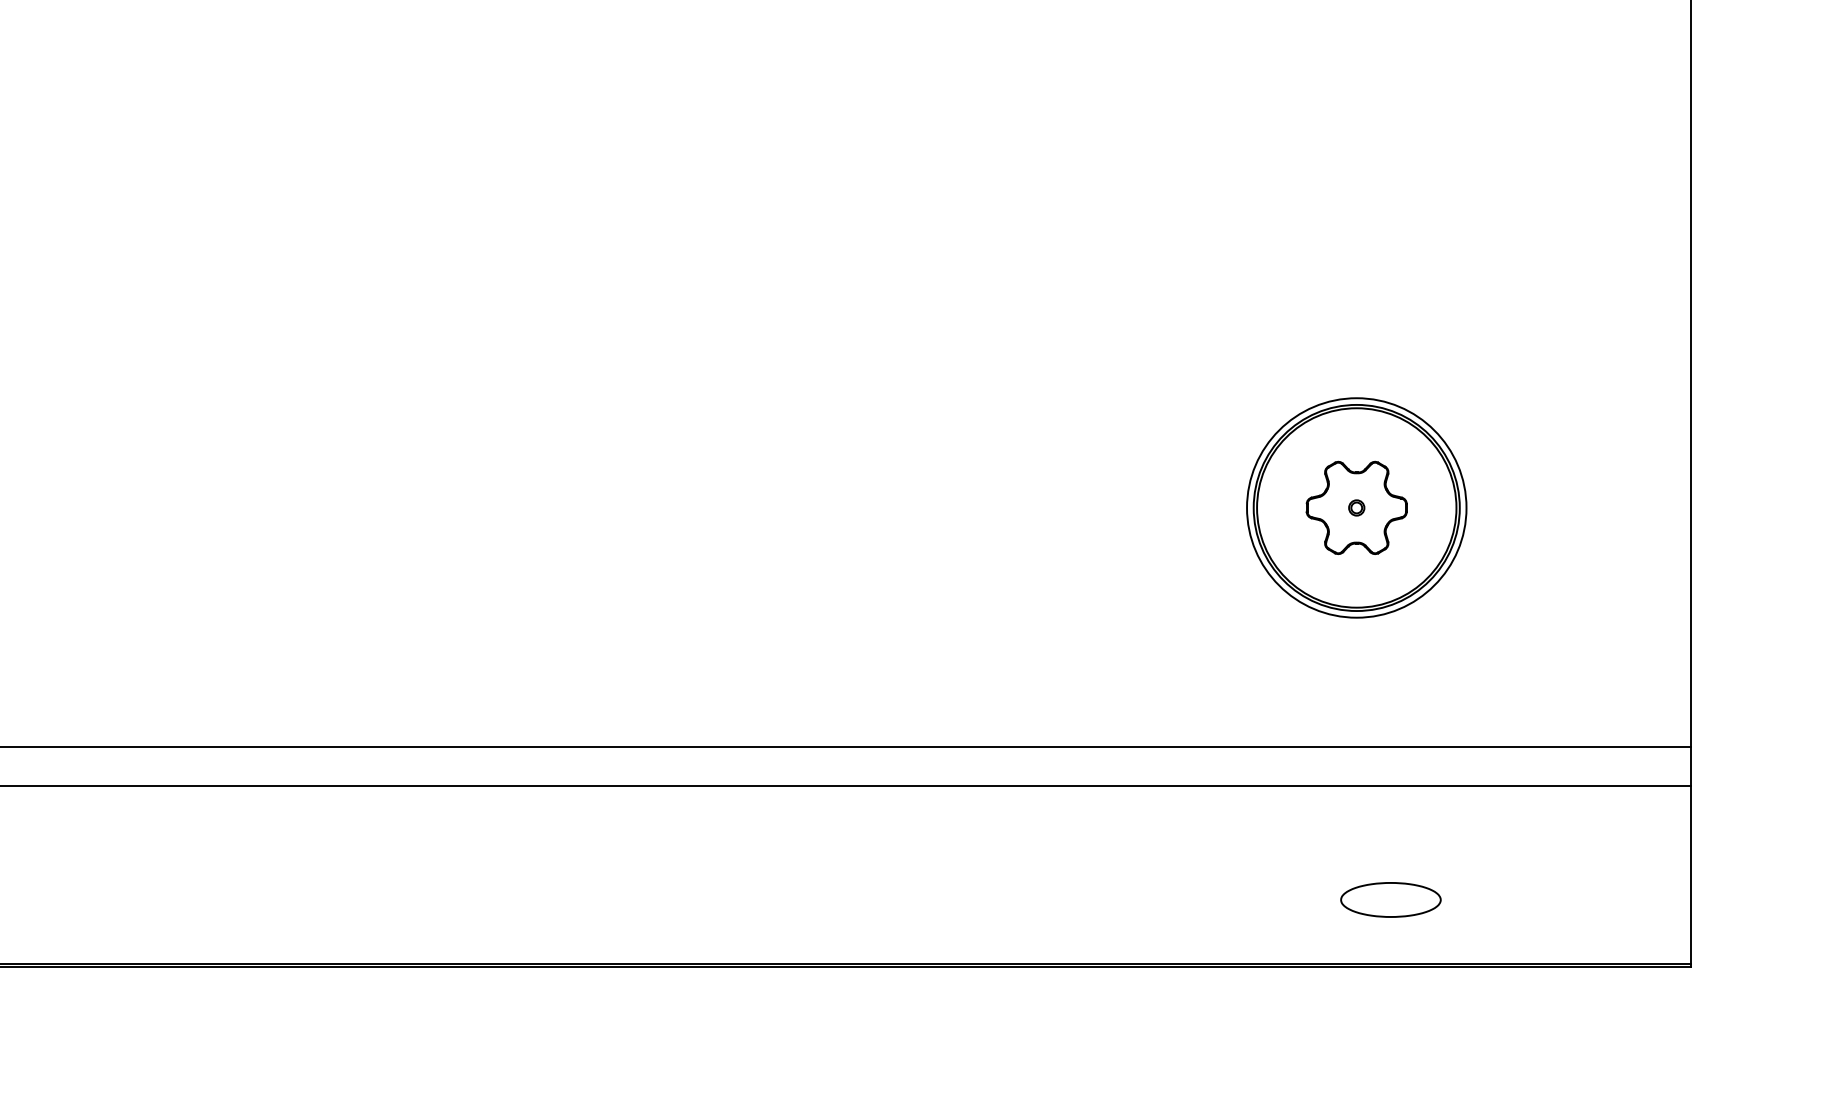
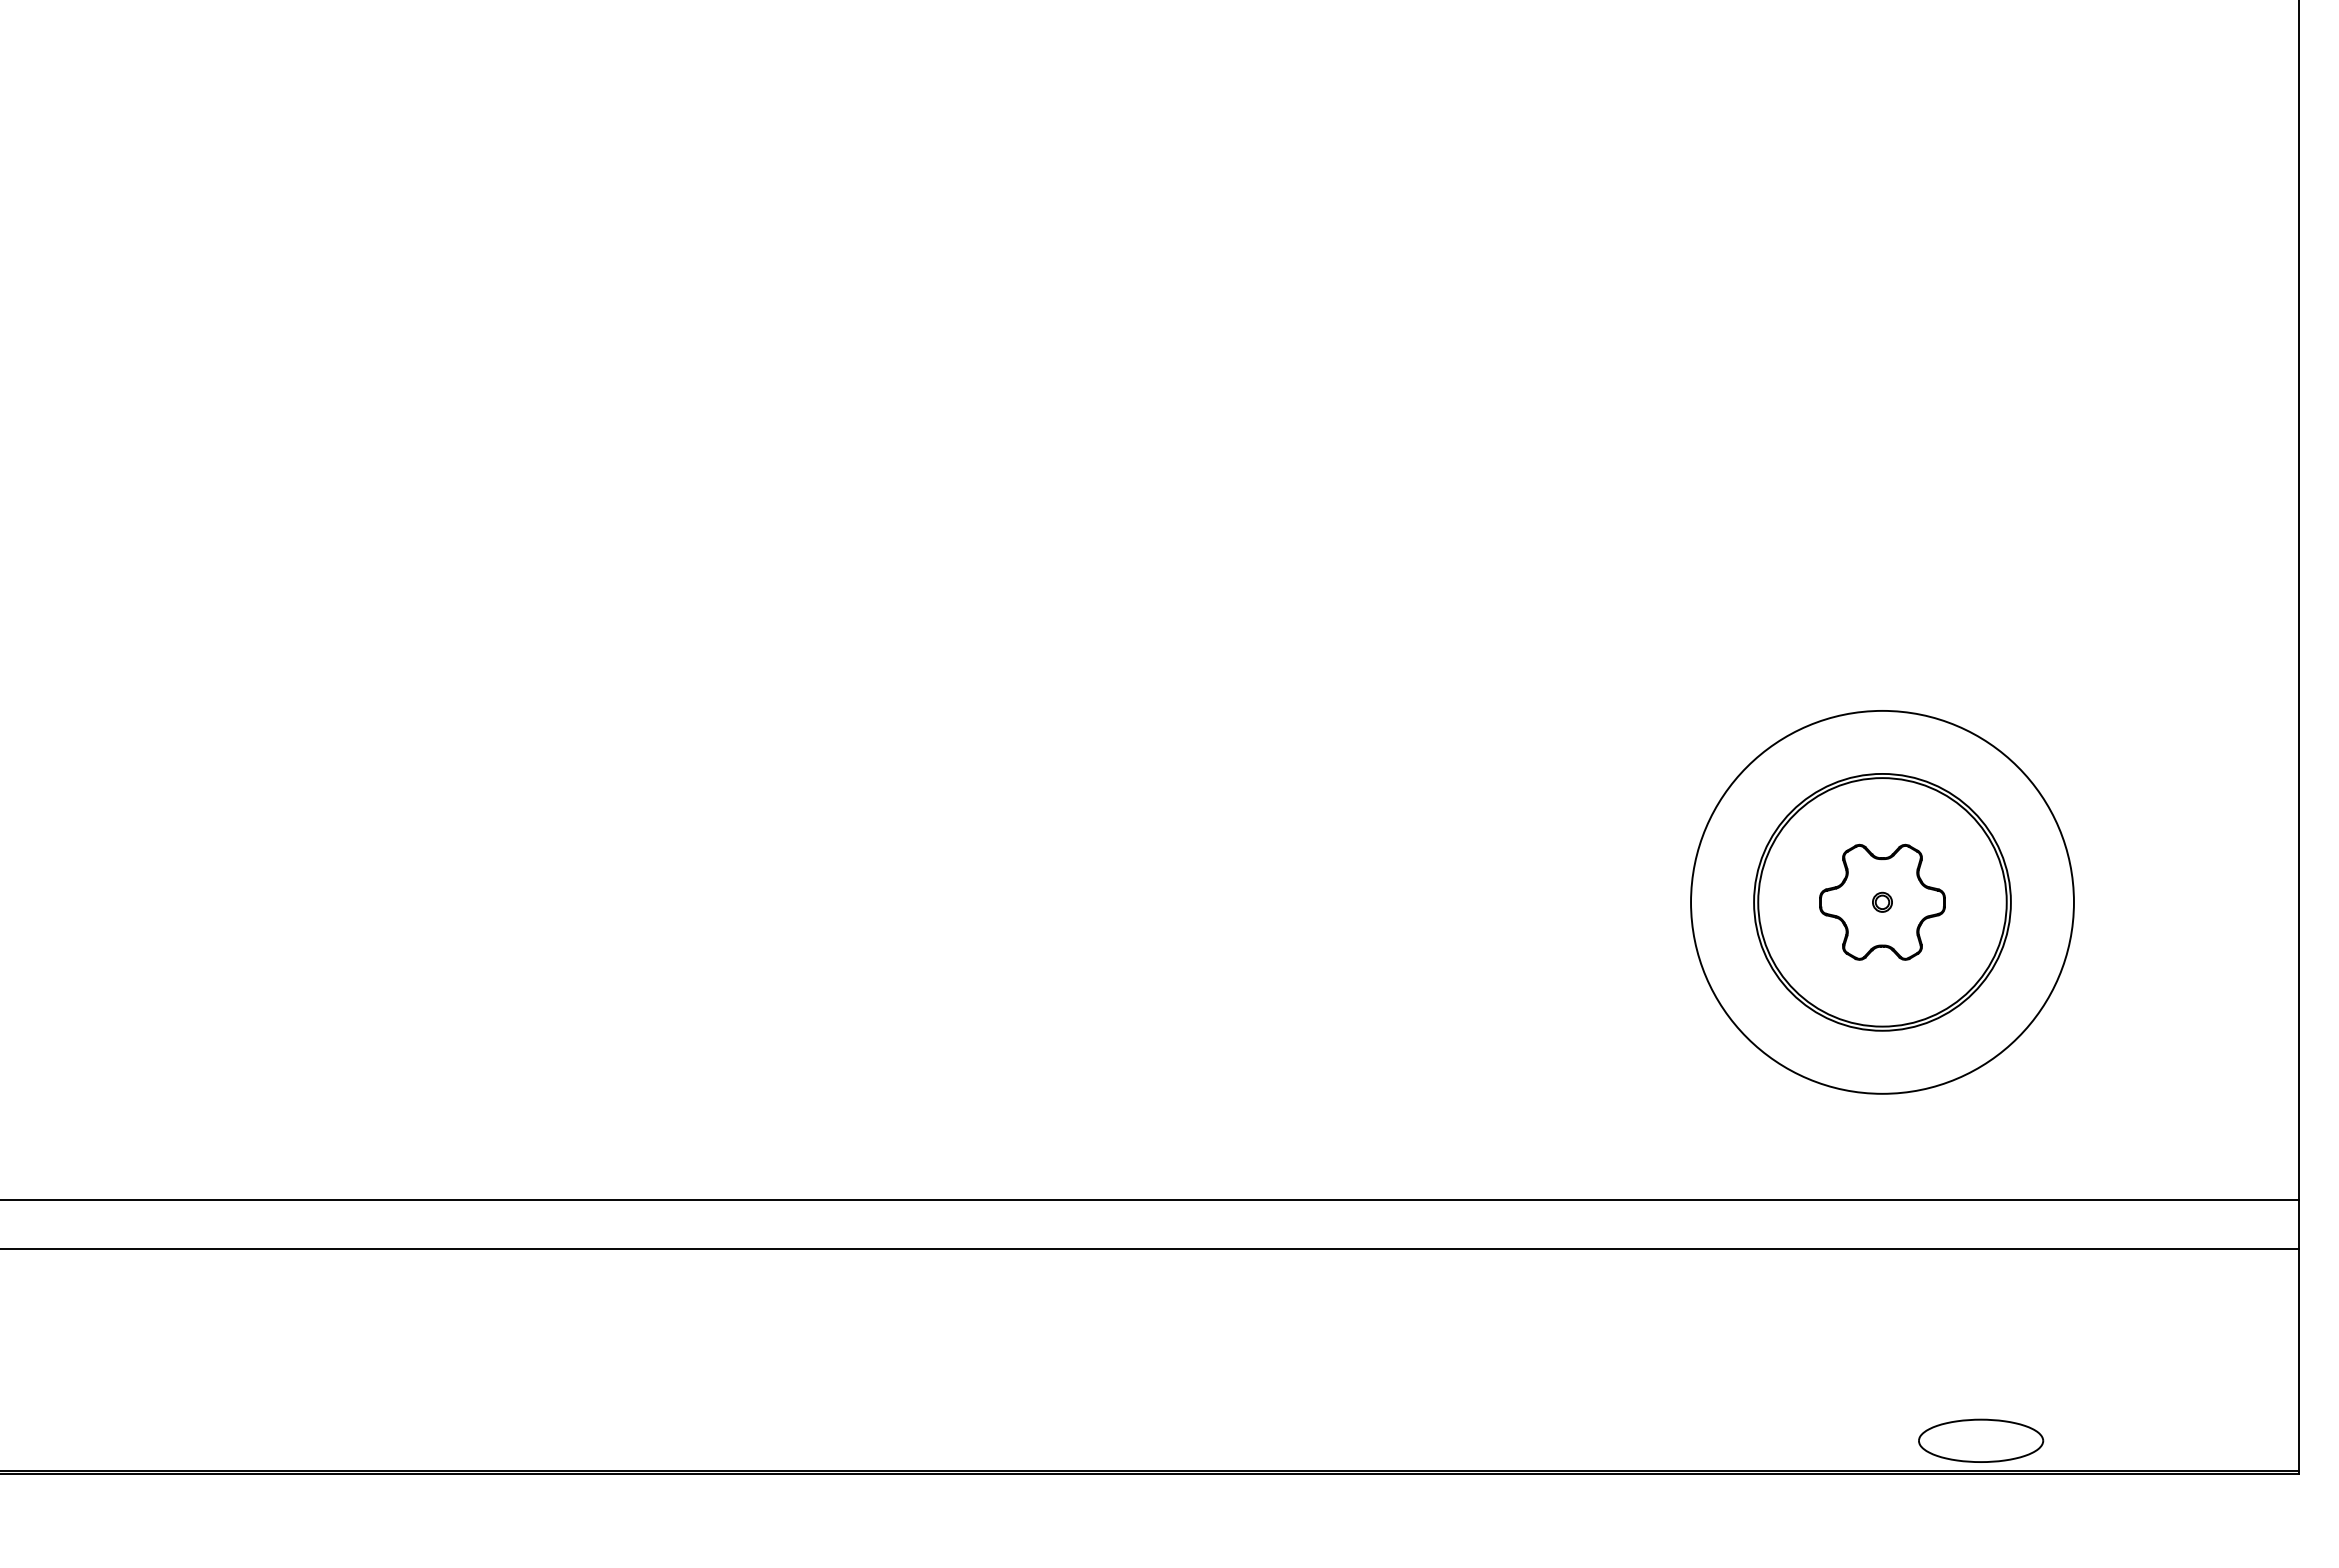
circle: (1356, 508) -> (1882, 902), size x1.4
part: (1391, 899) -> (1981, 1440), moved

